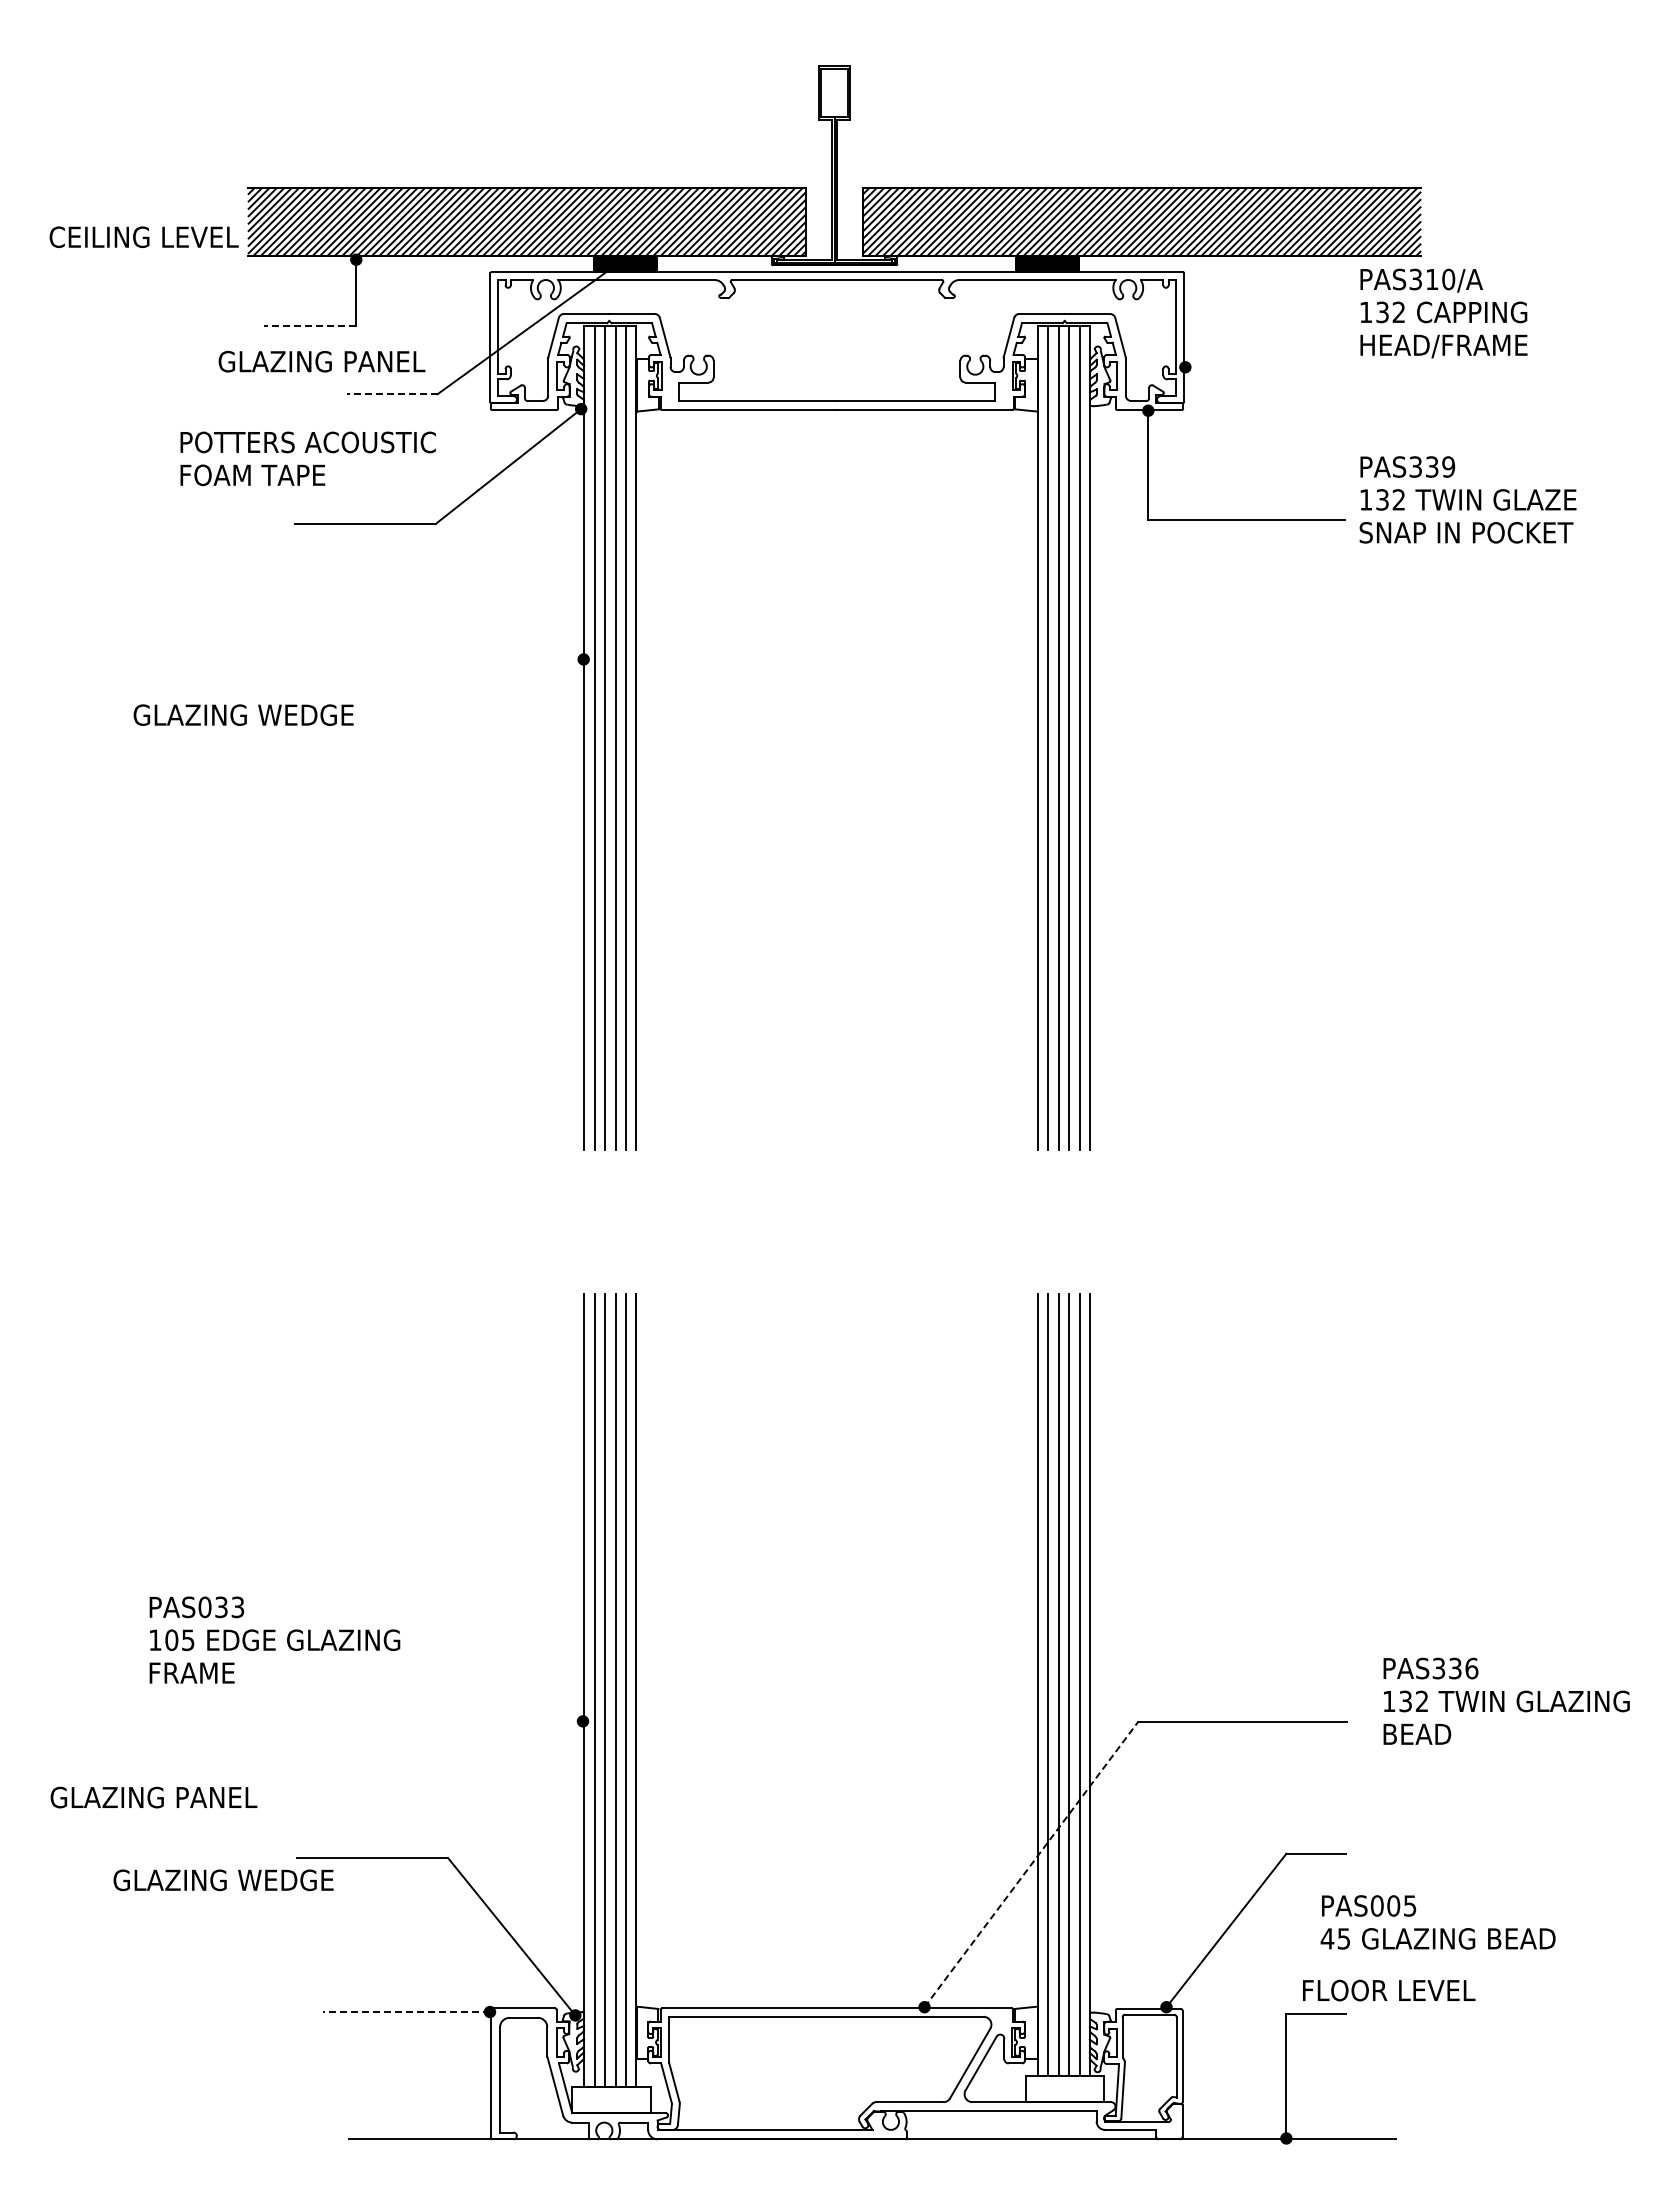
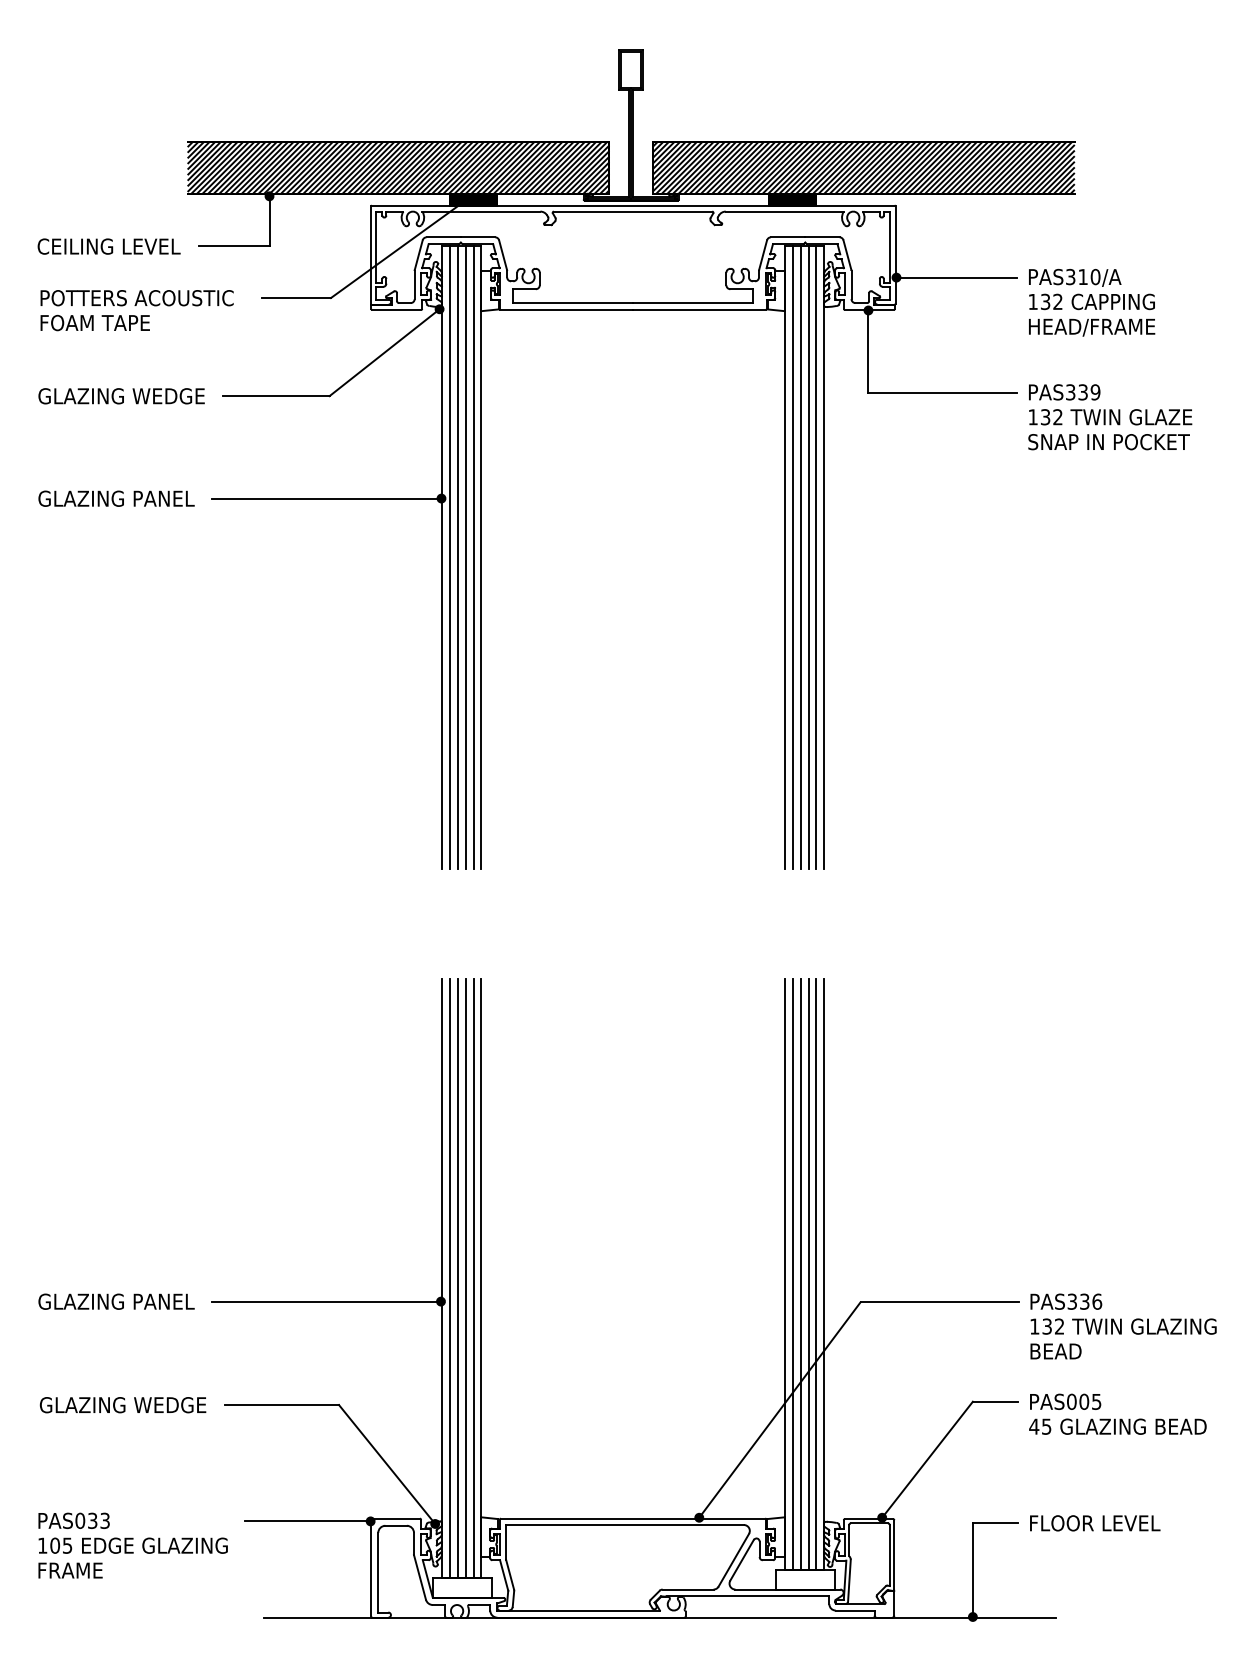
text: (143, 237) -> (108, 246), moved
text: (1443, 313) -> (1091, 302), moved
line: (309, 326) -> (234, 246), dashed -> solid
text: (321, 361) -> (116, 498), moved
line: (1264, 367) -> (956, 277), added
line: (391, 394) -> (296, 298), dashed -> solid
text: (307, 458) -> (136, 310), moved
text: (1467, 499) -> (1109, 416), moved
line: (431, 659) -> (326, 498), added
text: (243, 714) -> (121, 395), moved
text: (274, 1639) -> (132, 1545), moved
text: (1506, 1700) -> (1123, 1325), moved
line: (431, 1721) -> (326, 1301), added
text: (153, 1797) -> (116, 1301), moved
line: (1031, 1864) -> (780, 1409), dashed -> solid
text: (223, 1880) -> (122, 1405), moved
text: (1437, 1922) -> (1117, 1414), moved
text: (1389, 1990) -> (1095, 1523), moved
line: (406, 2012) -> (307, 1521), dashed -> solid

